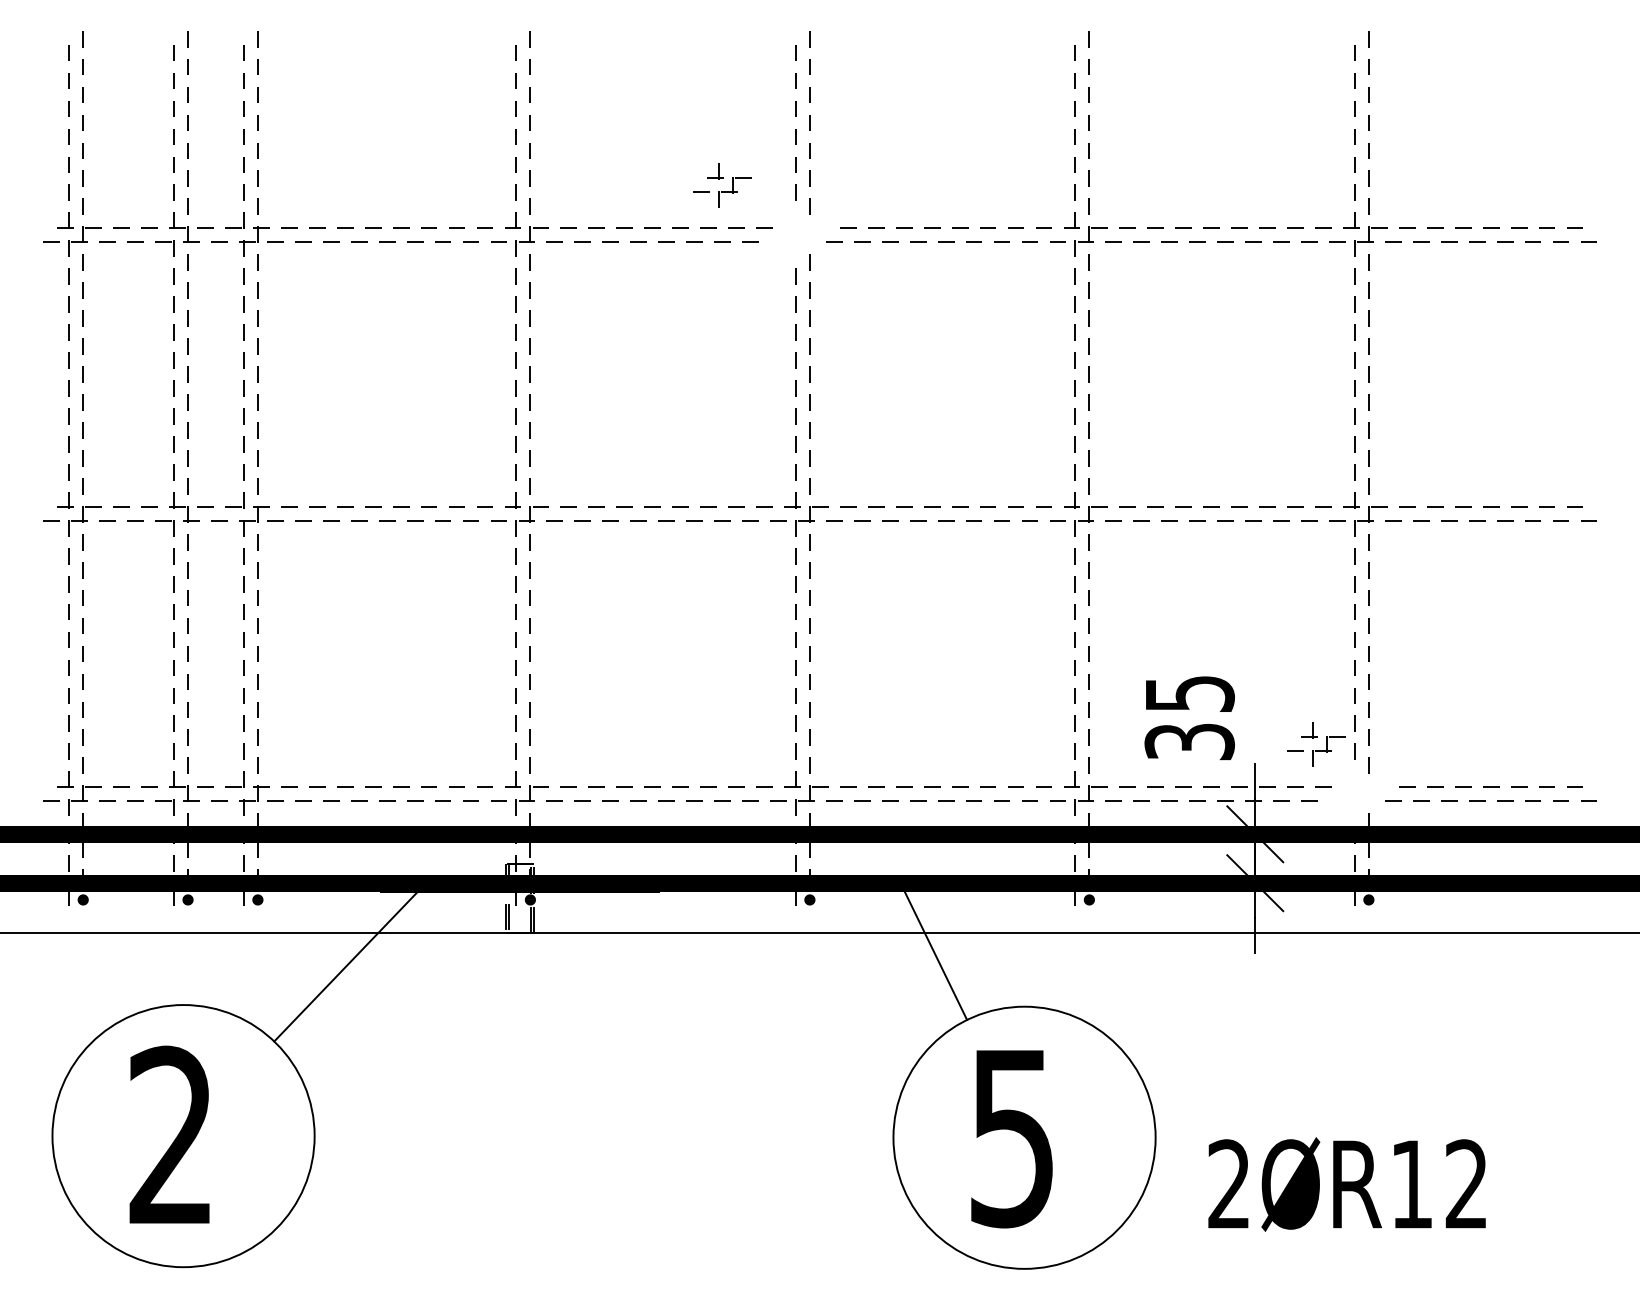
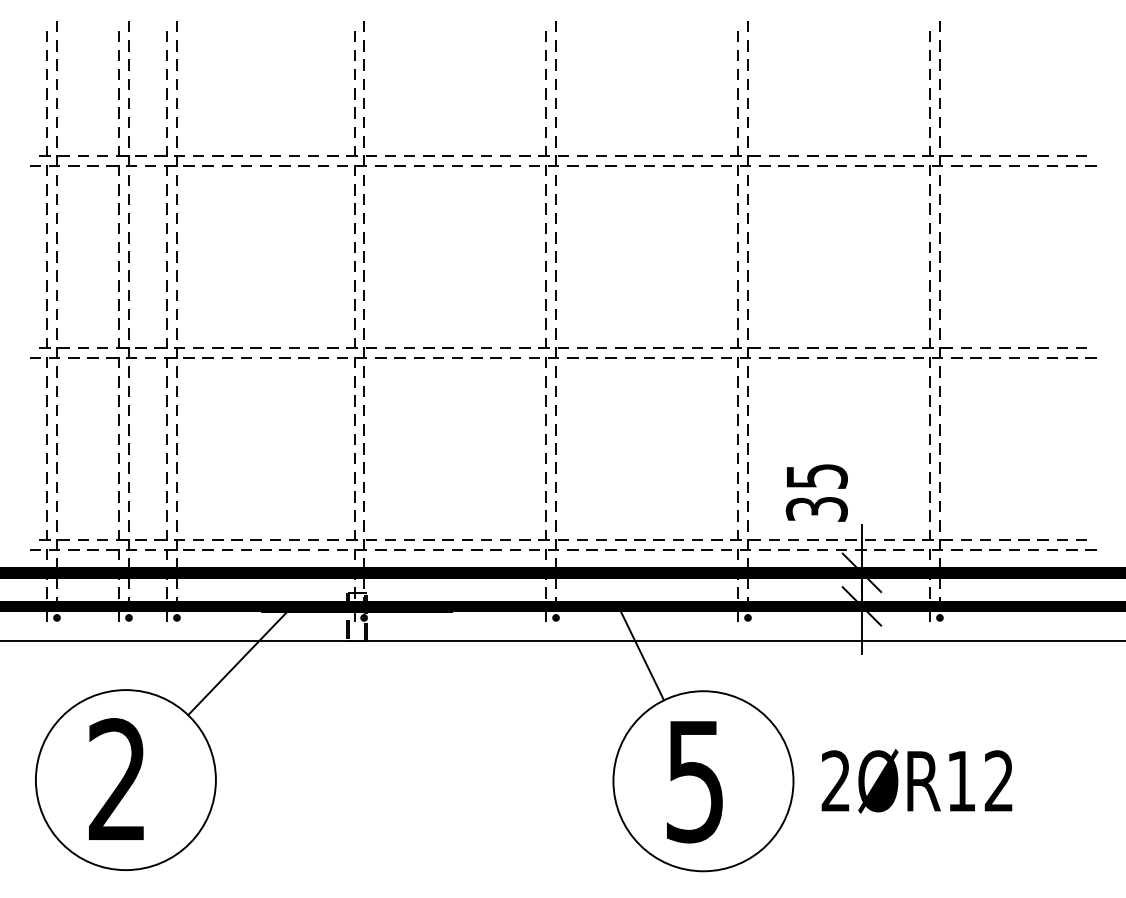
part: (721, 184) -> (548, 160), moved
part: (1315, 743) -> (932, 544), moved
text: (1346, 1184) -> (916, 781), moved

